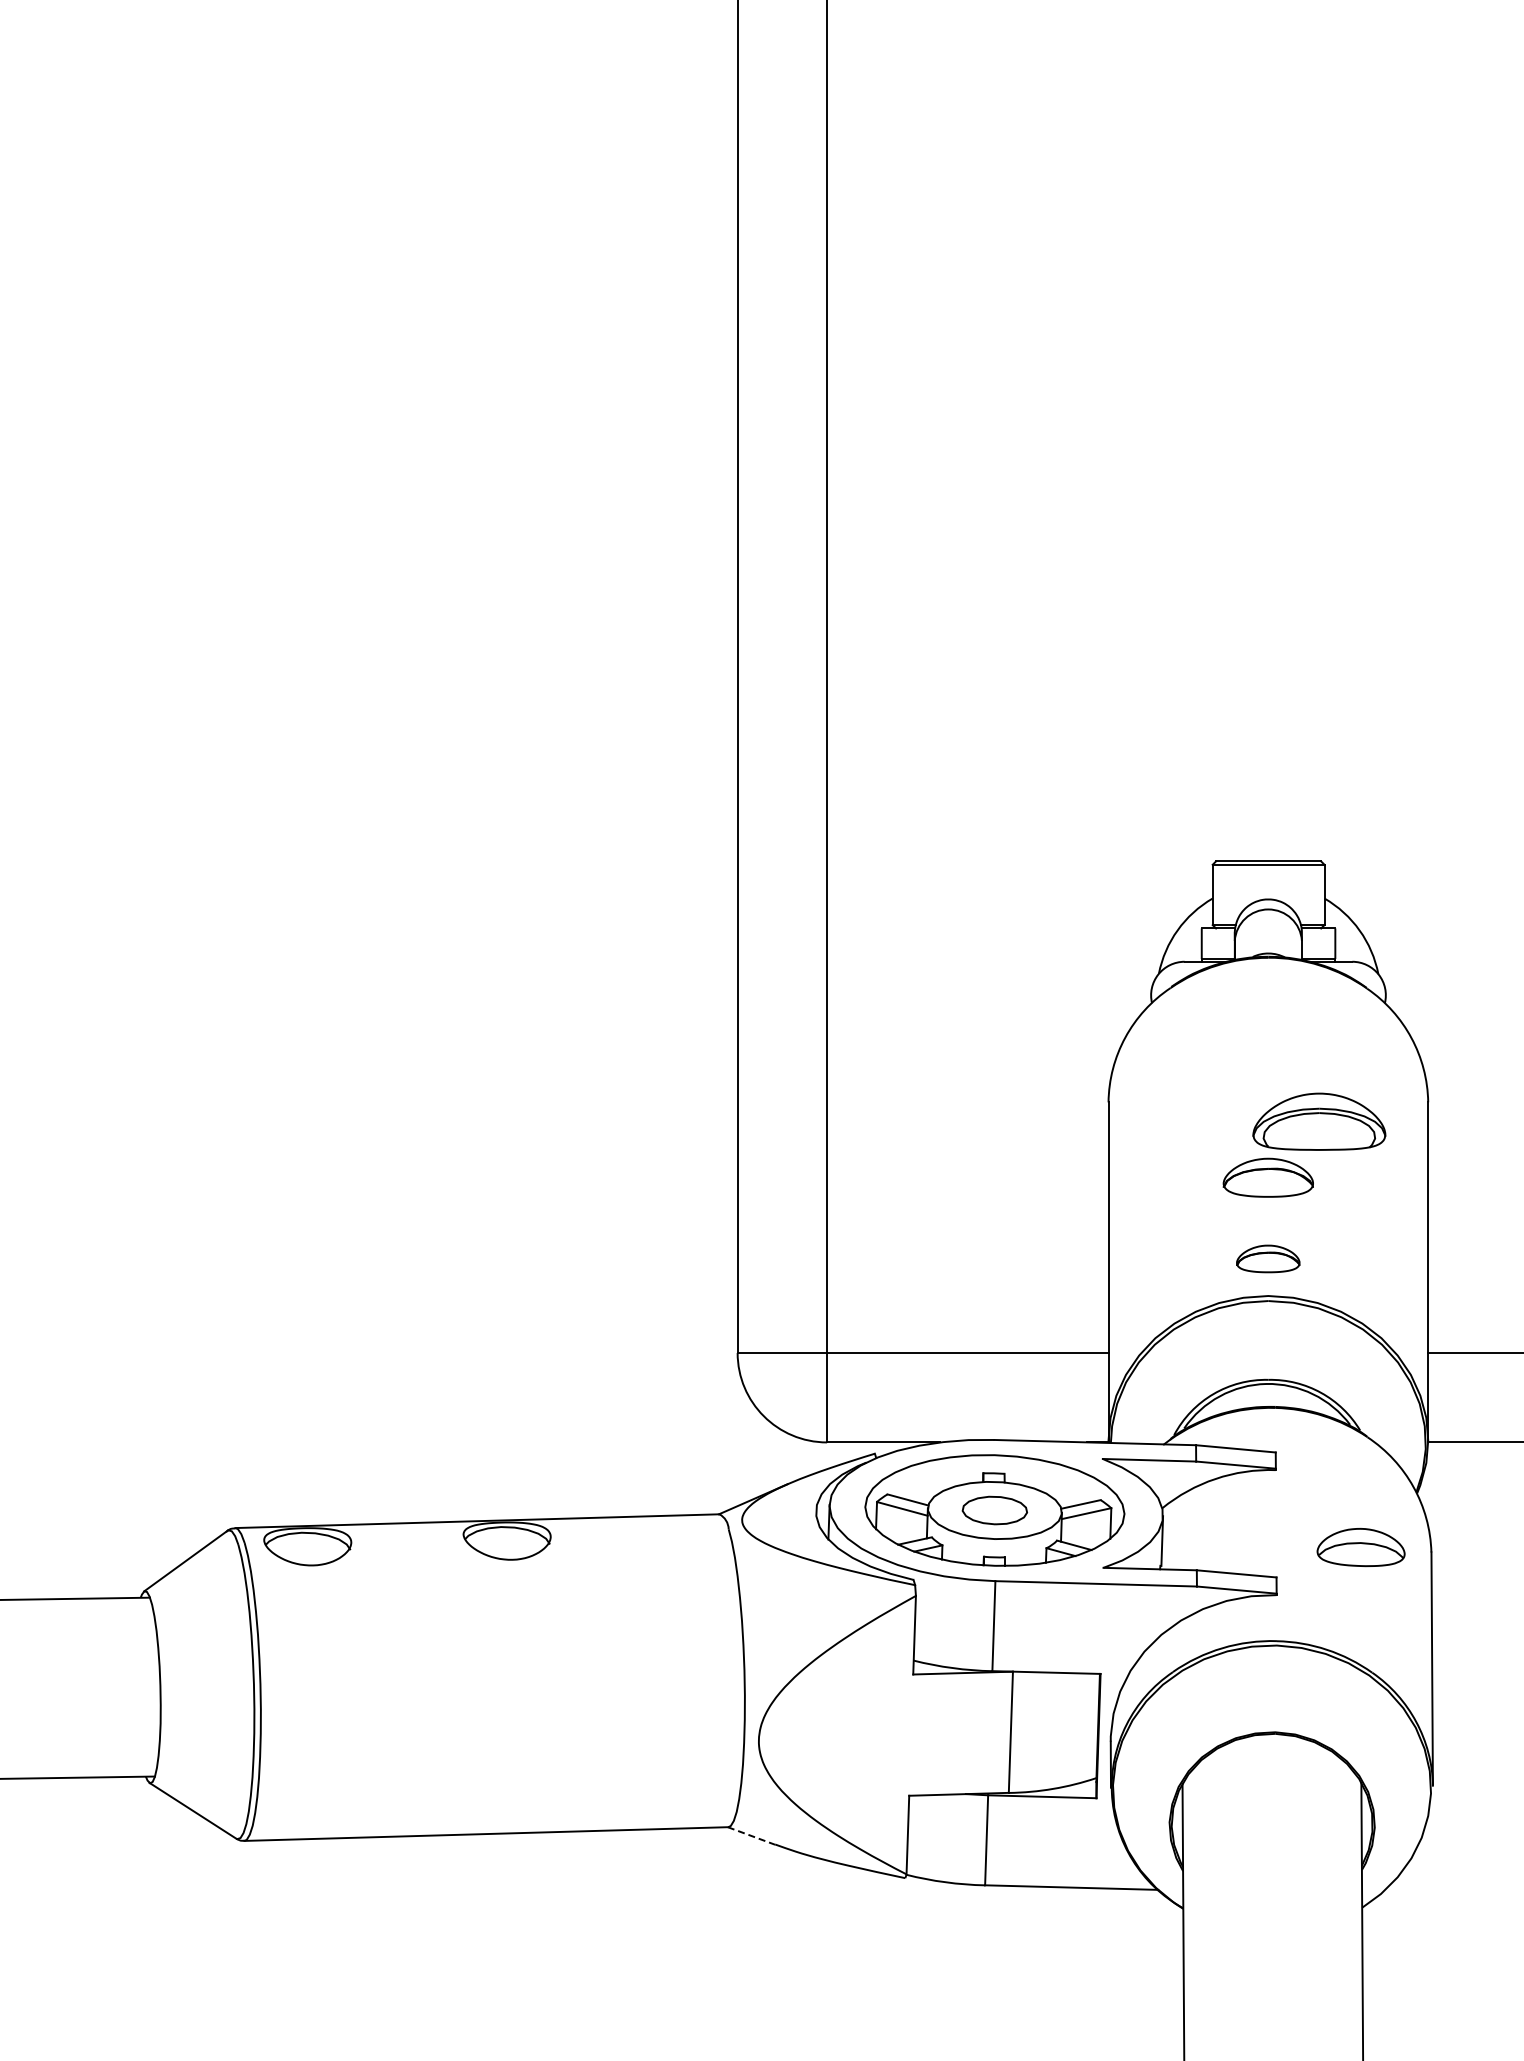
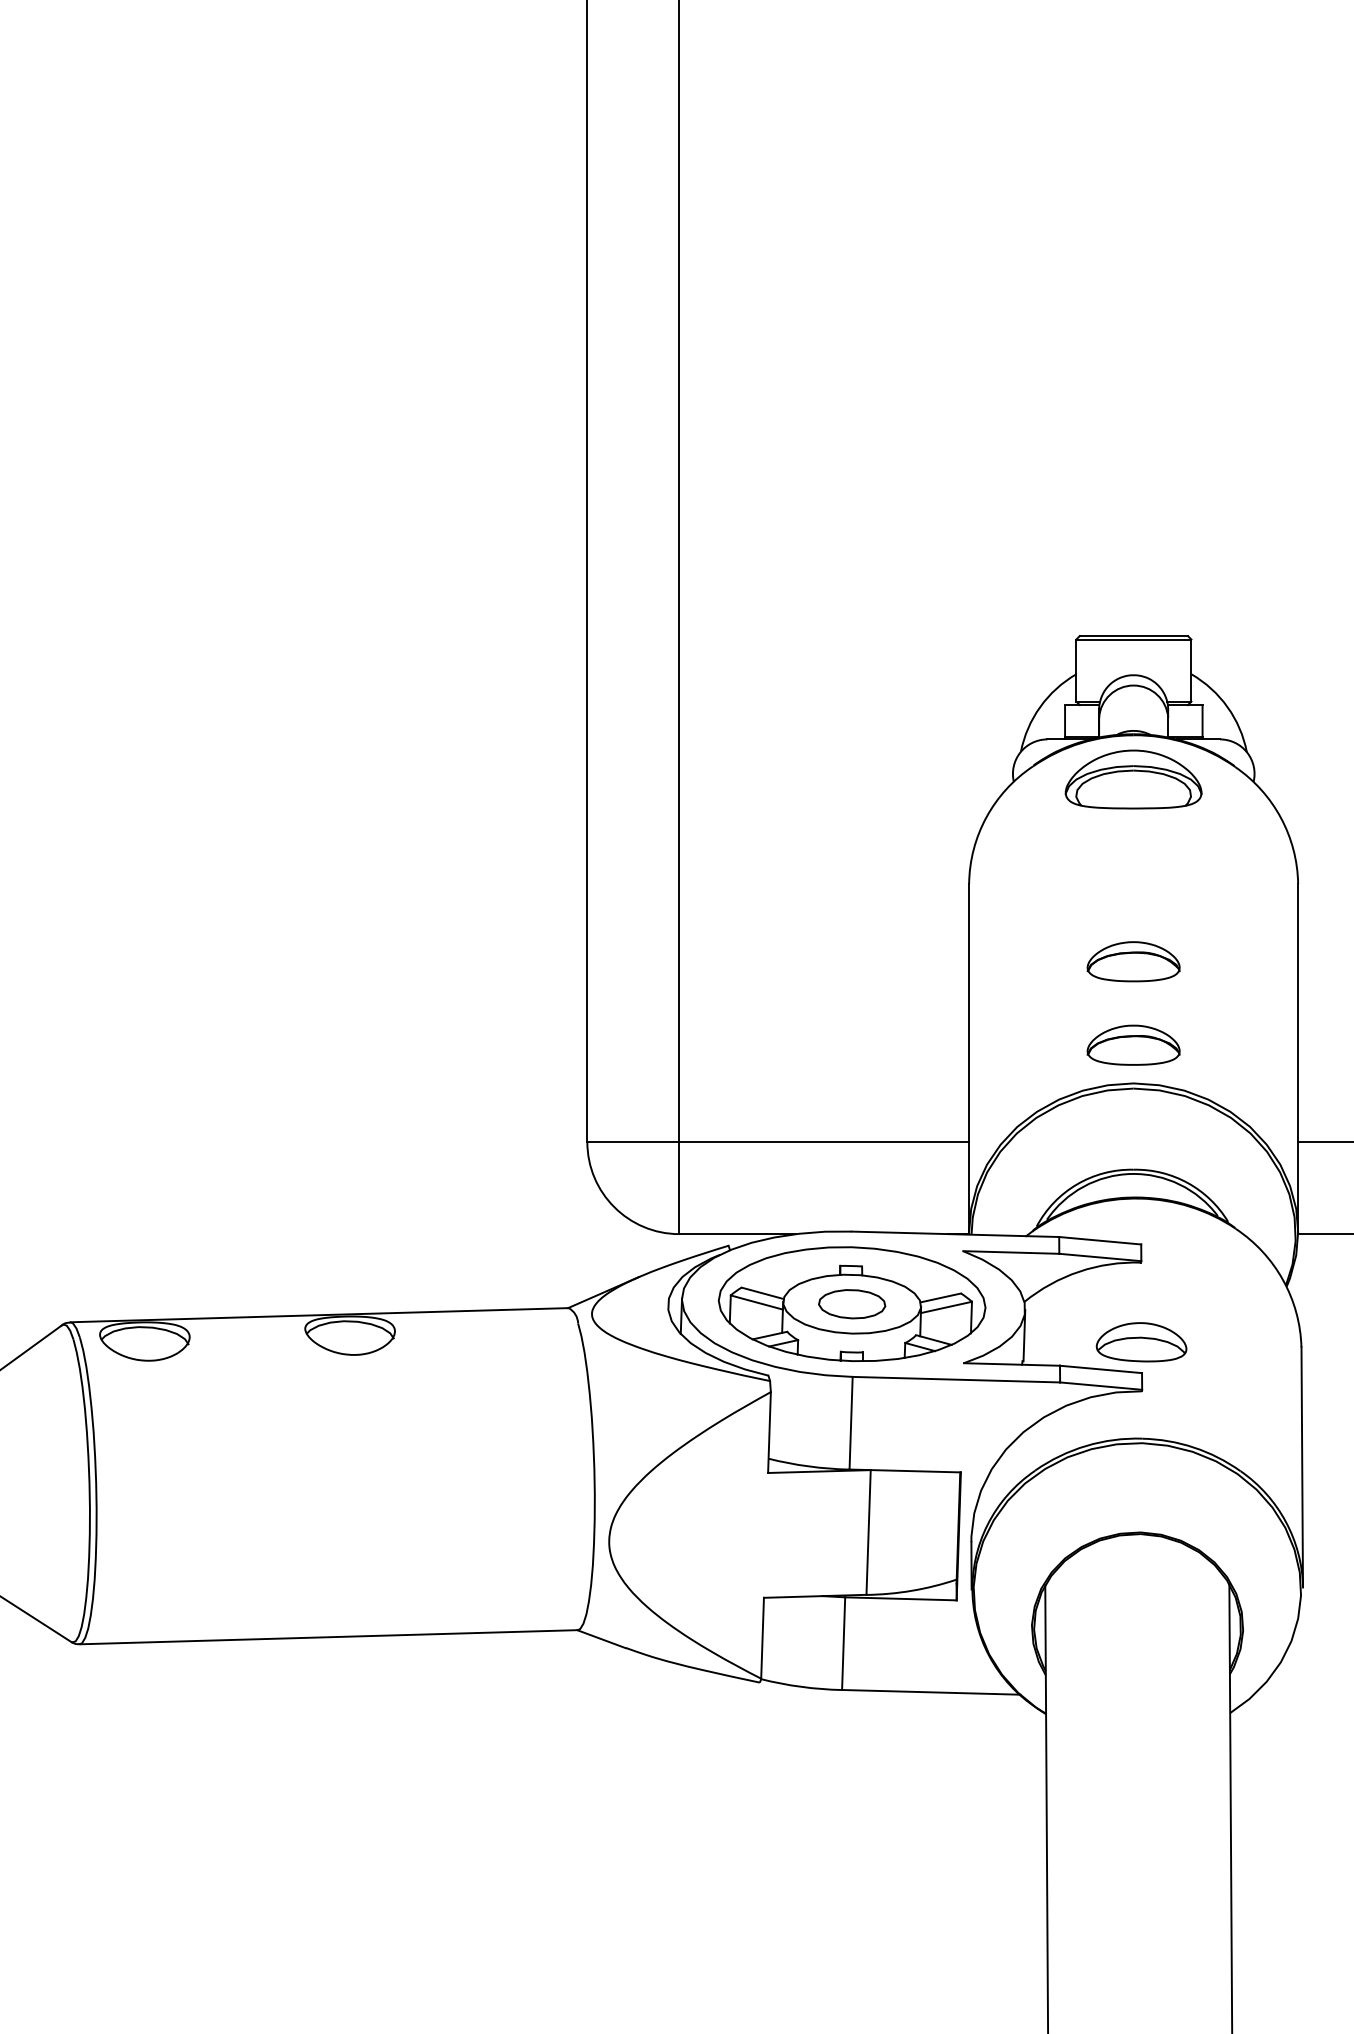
part: (1319, 1121) -> (1133, 779), moved
part: (1267, 1258) -> (1132, 1044), size x1.43
part: (1360, 1547) -> (1140, 1342), moved
line: (751, 1836) -> (601, 1639), dashed -> solid

